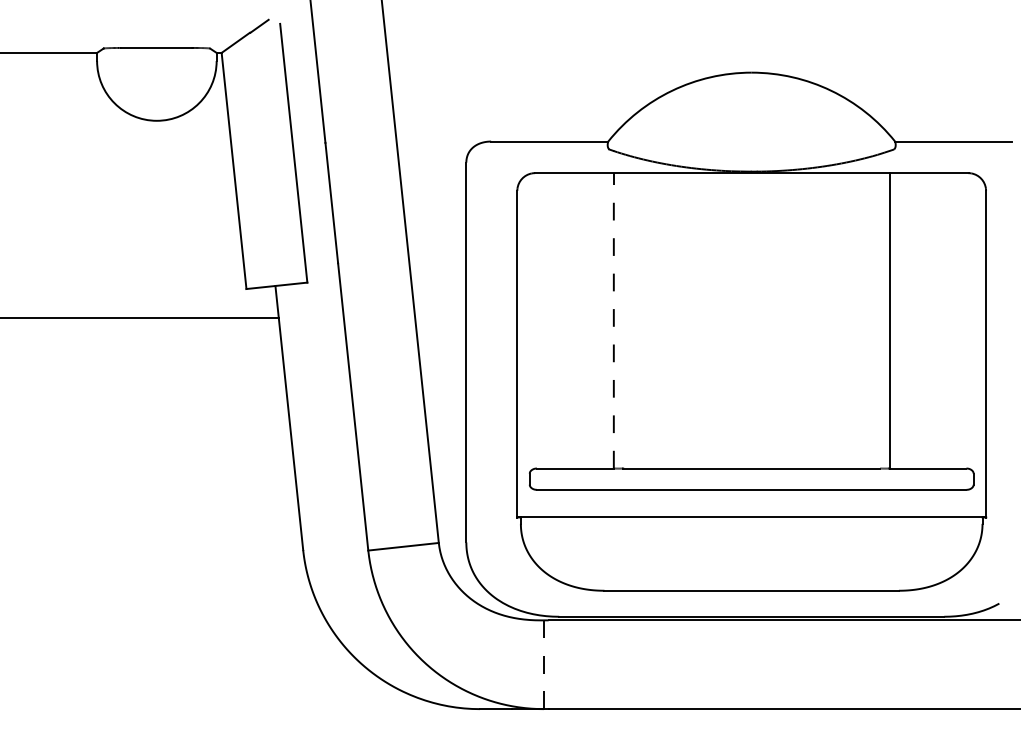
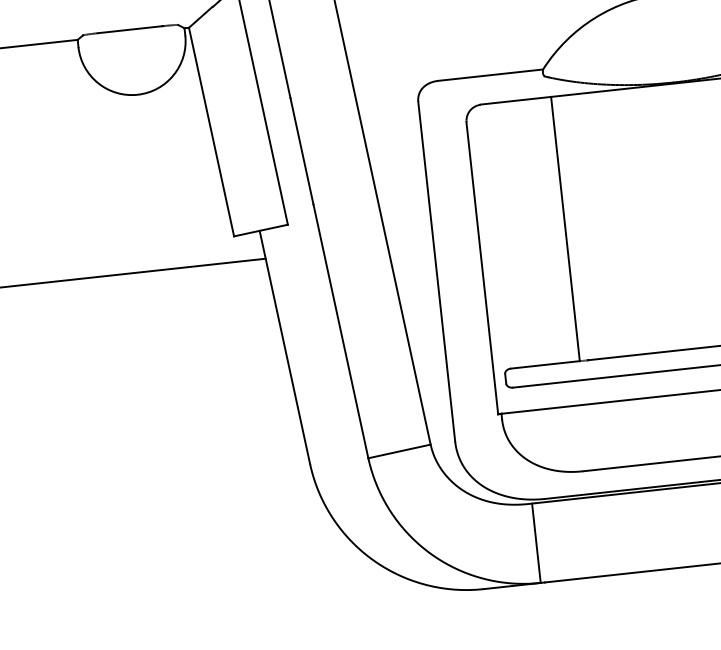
line: (613, 320) -> (565, 228), dashed -> solid
line: (543, 664) -> (535, 543), dashed -> solid

